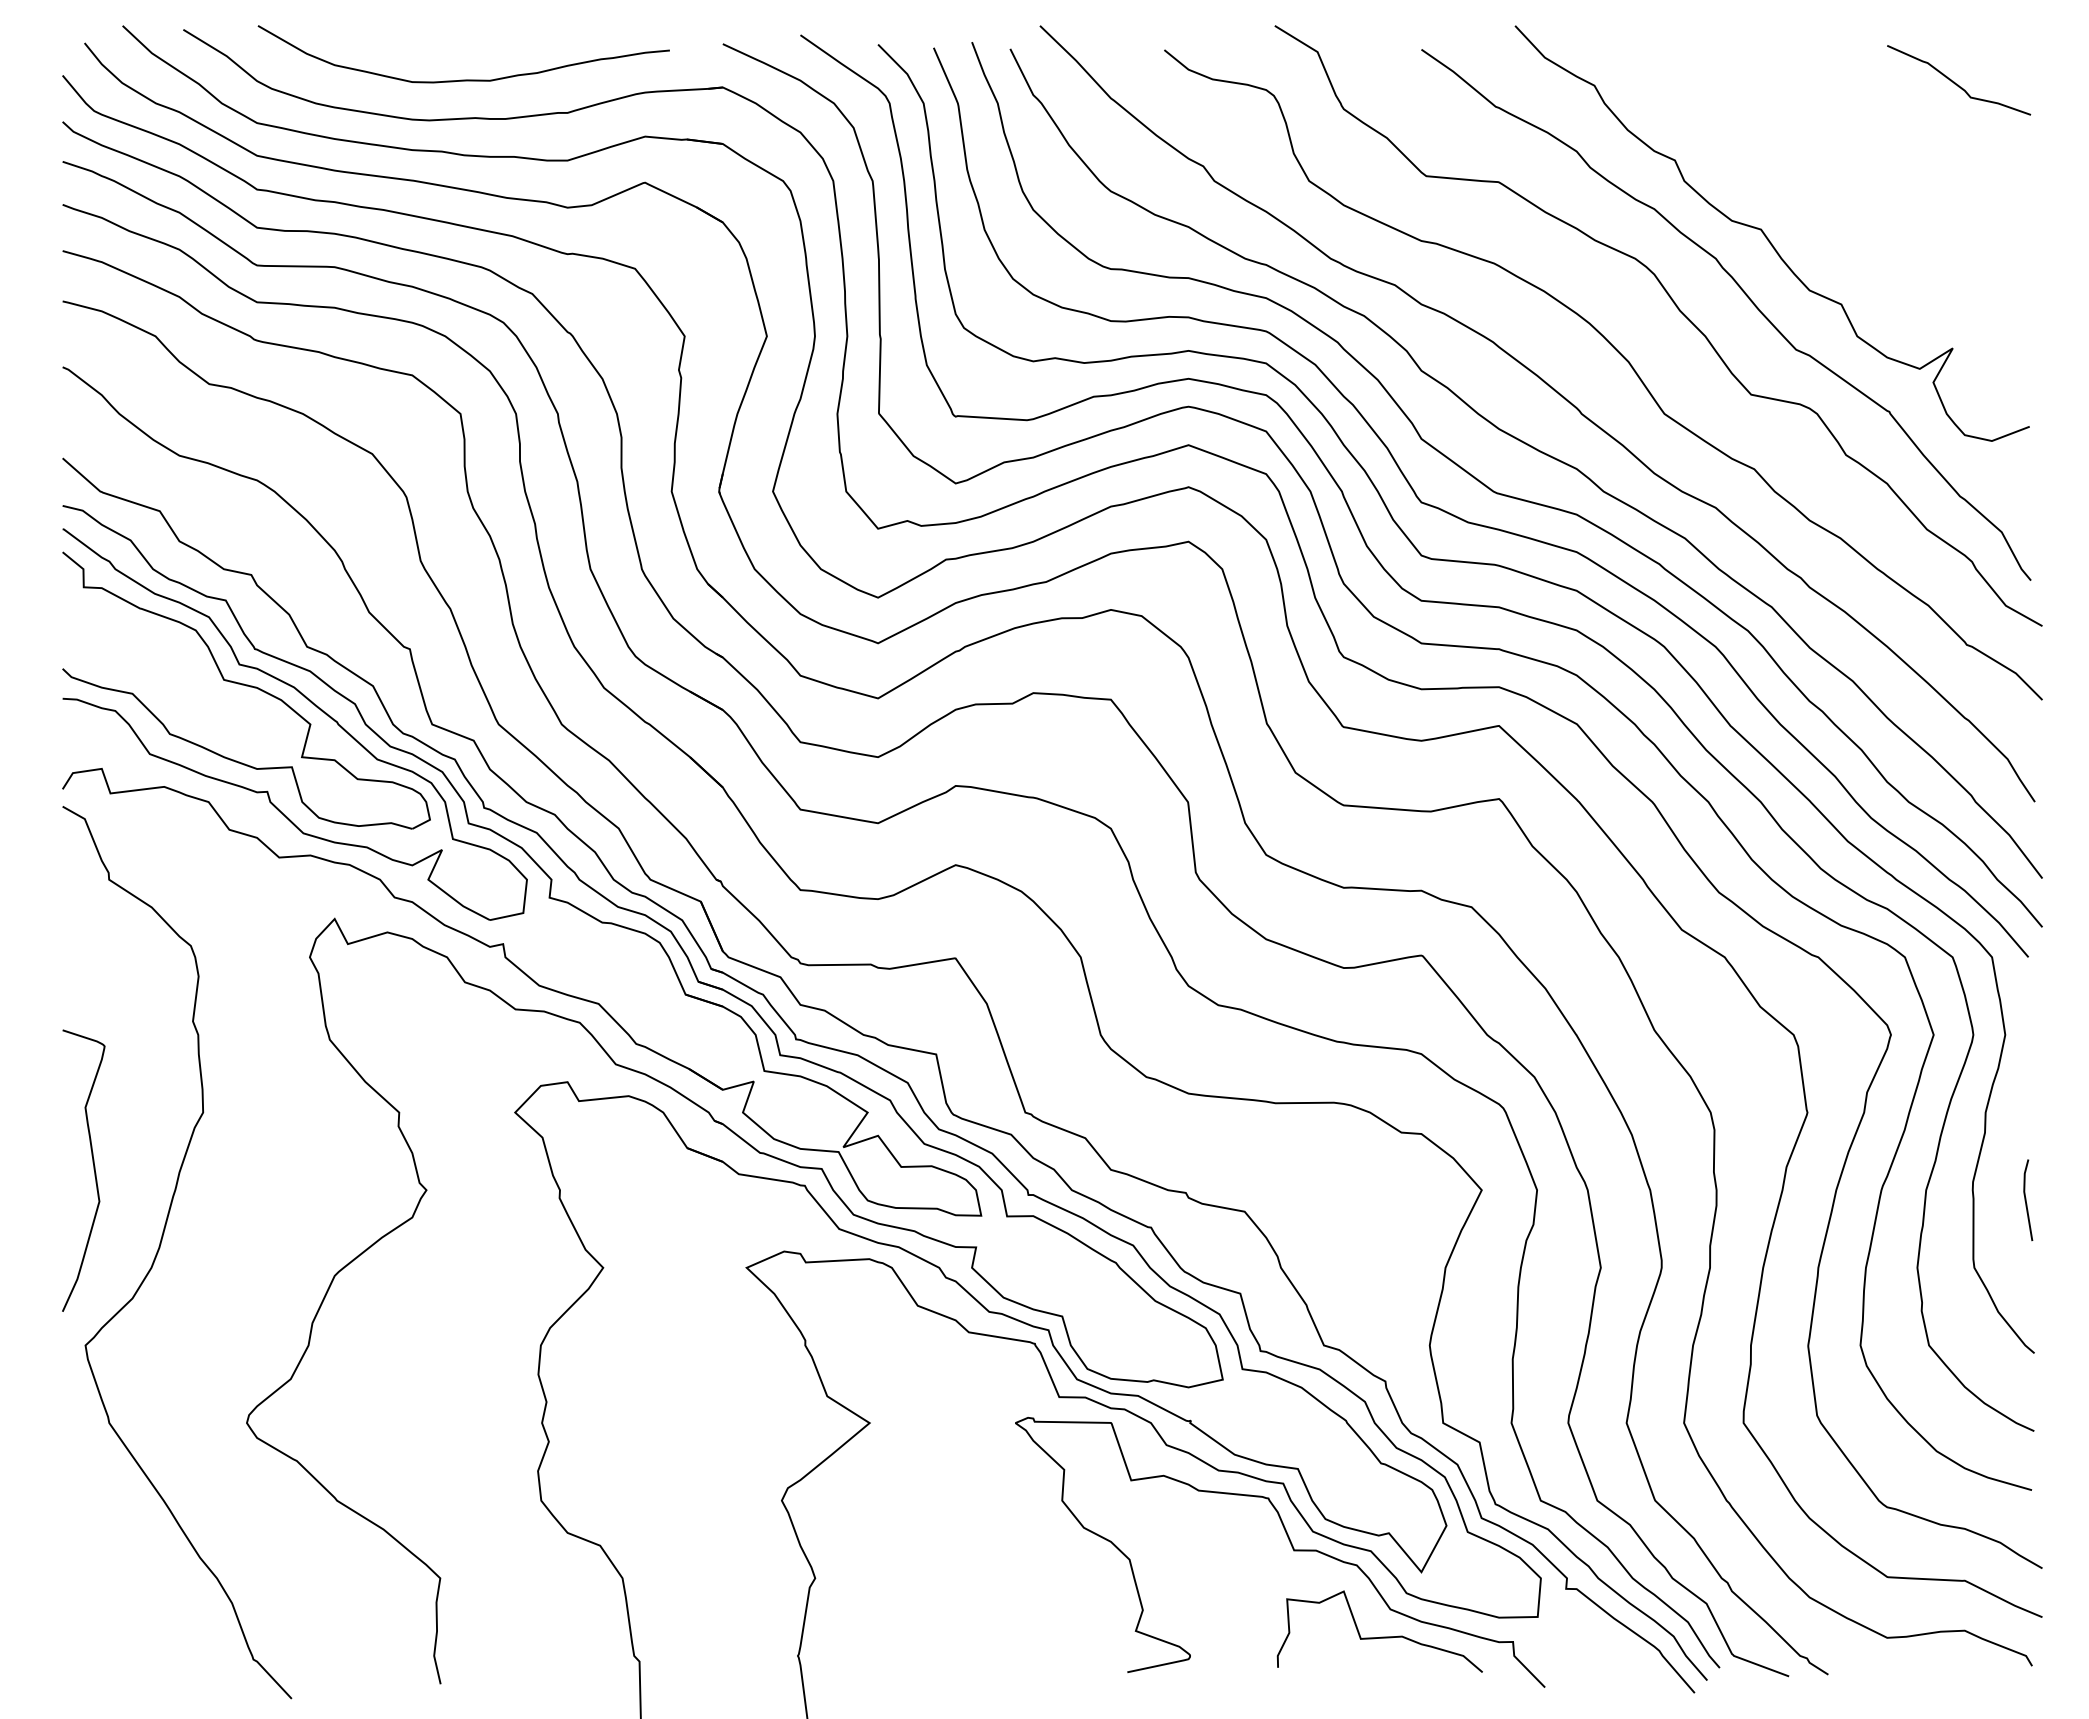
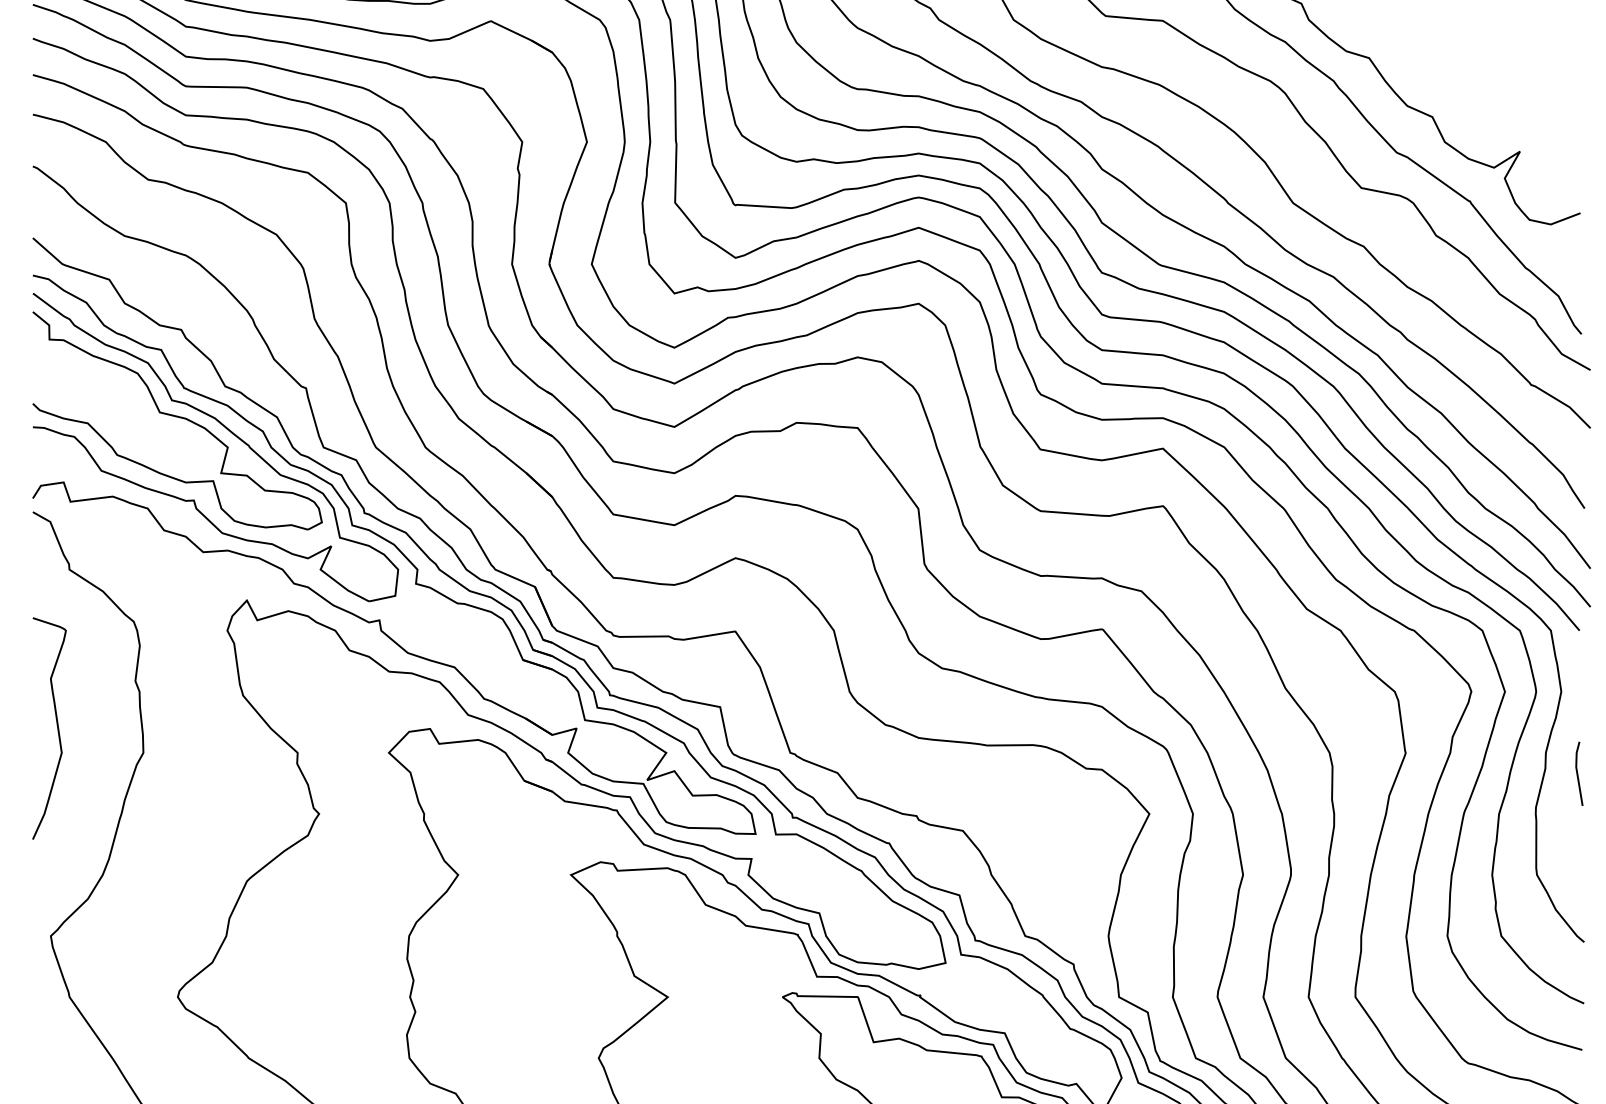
curve: (93, 1169) -> (57, 727), moved
line: (2026, 1200) -> (1578, 774), moved

